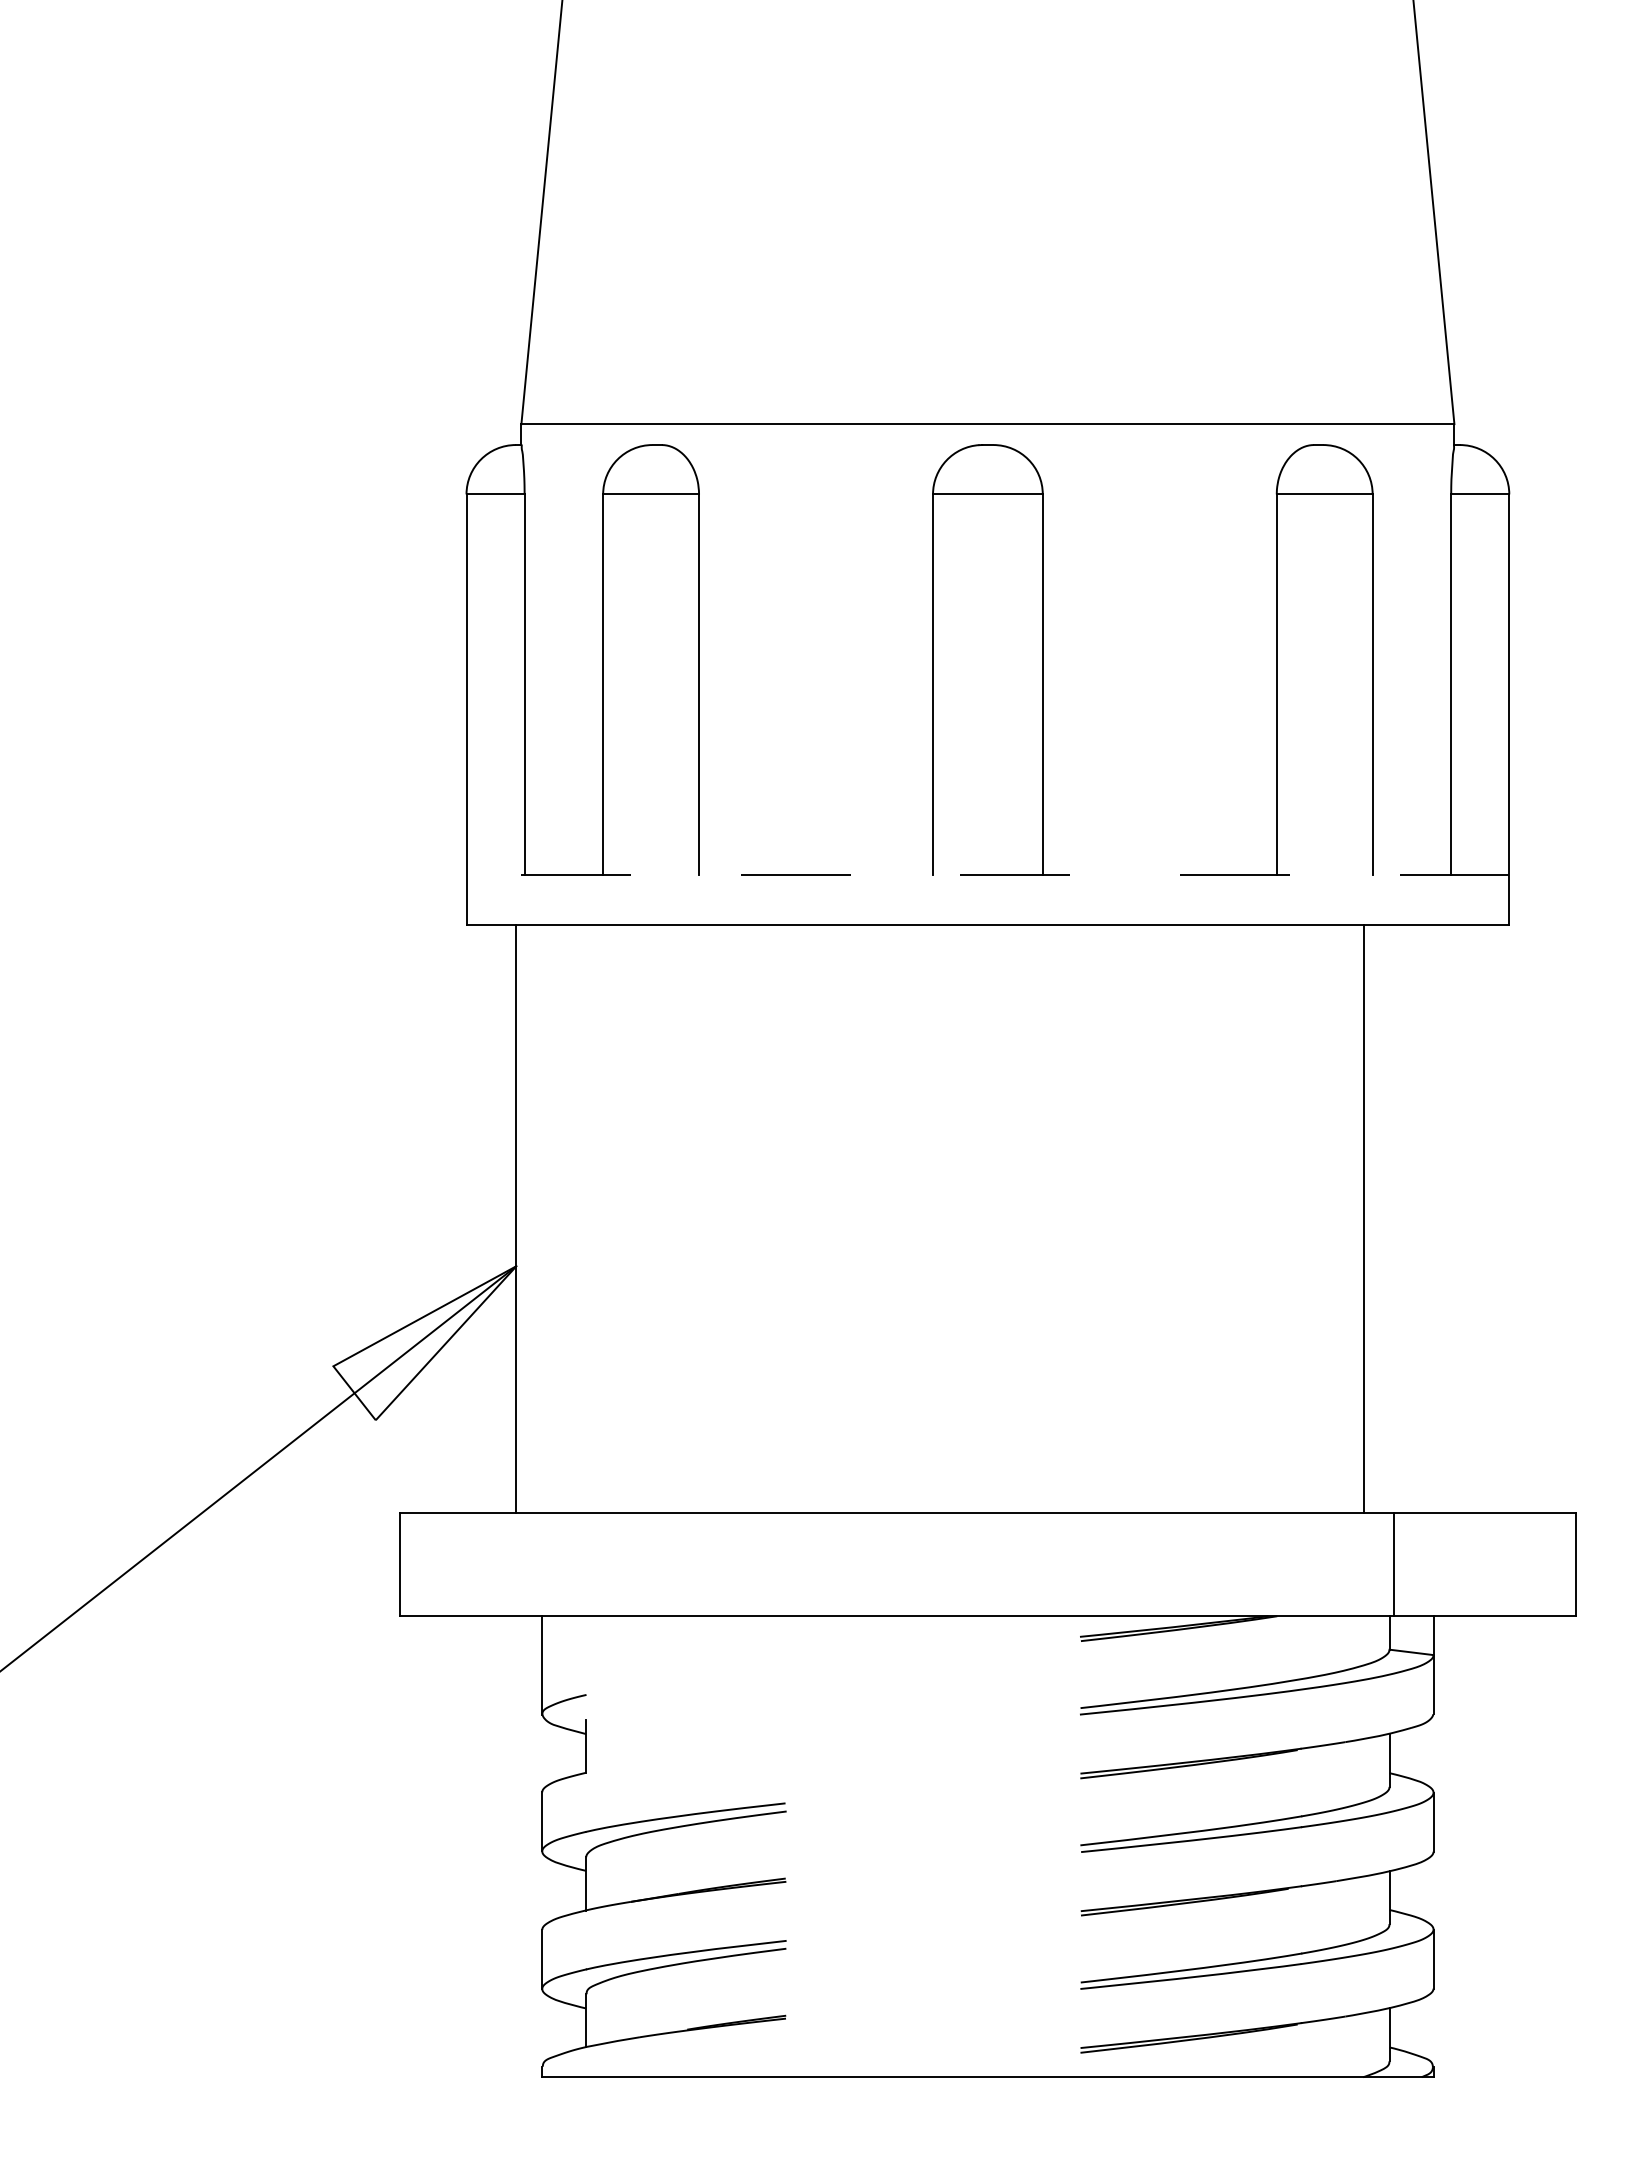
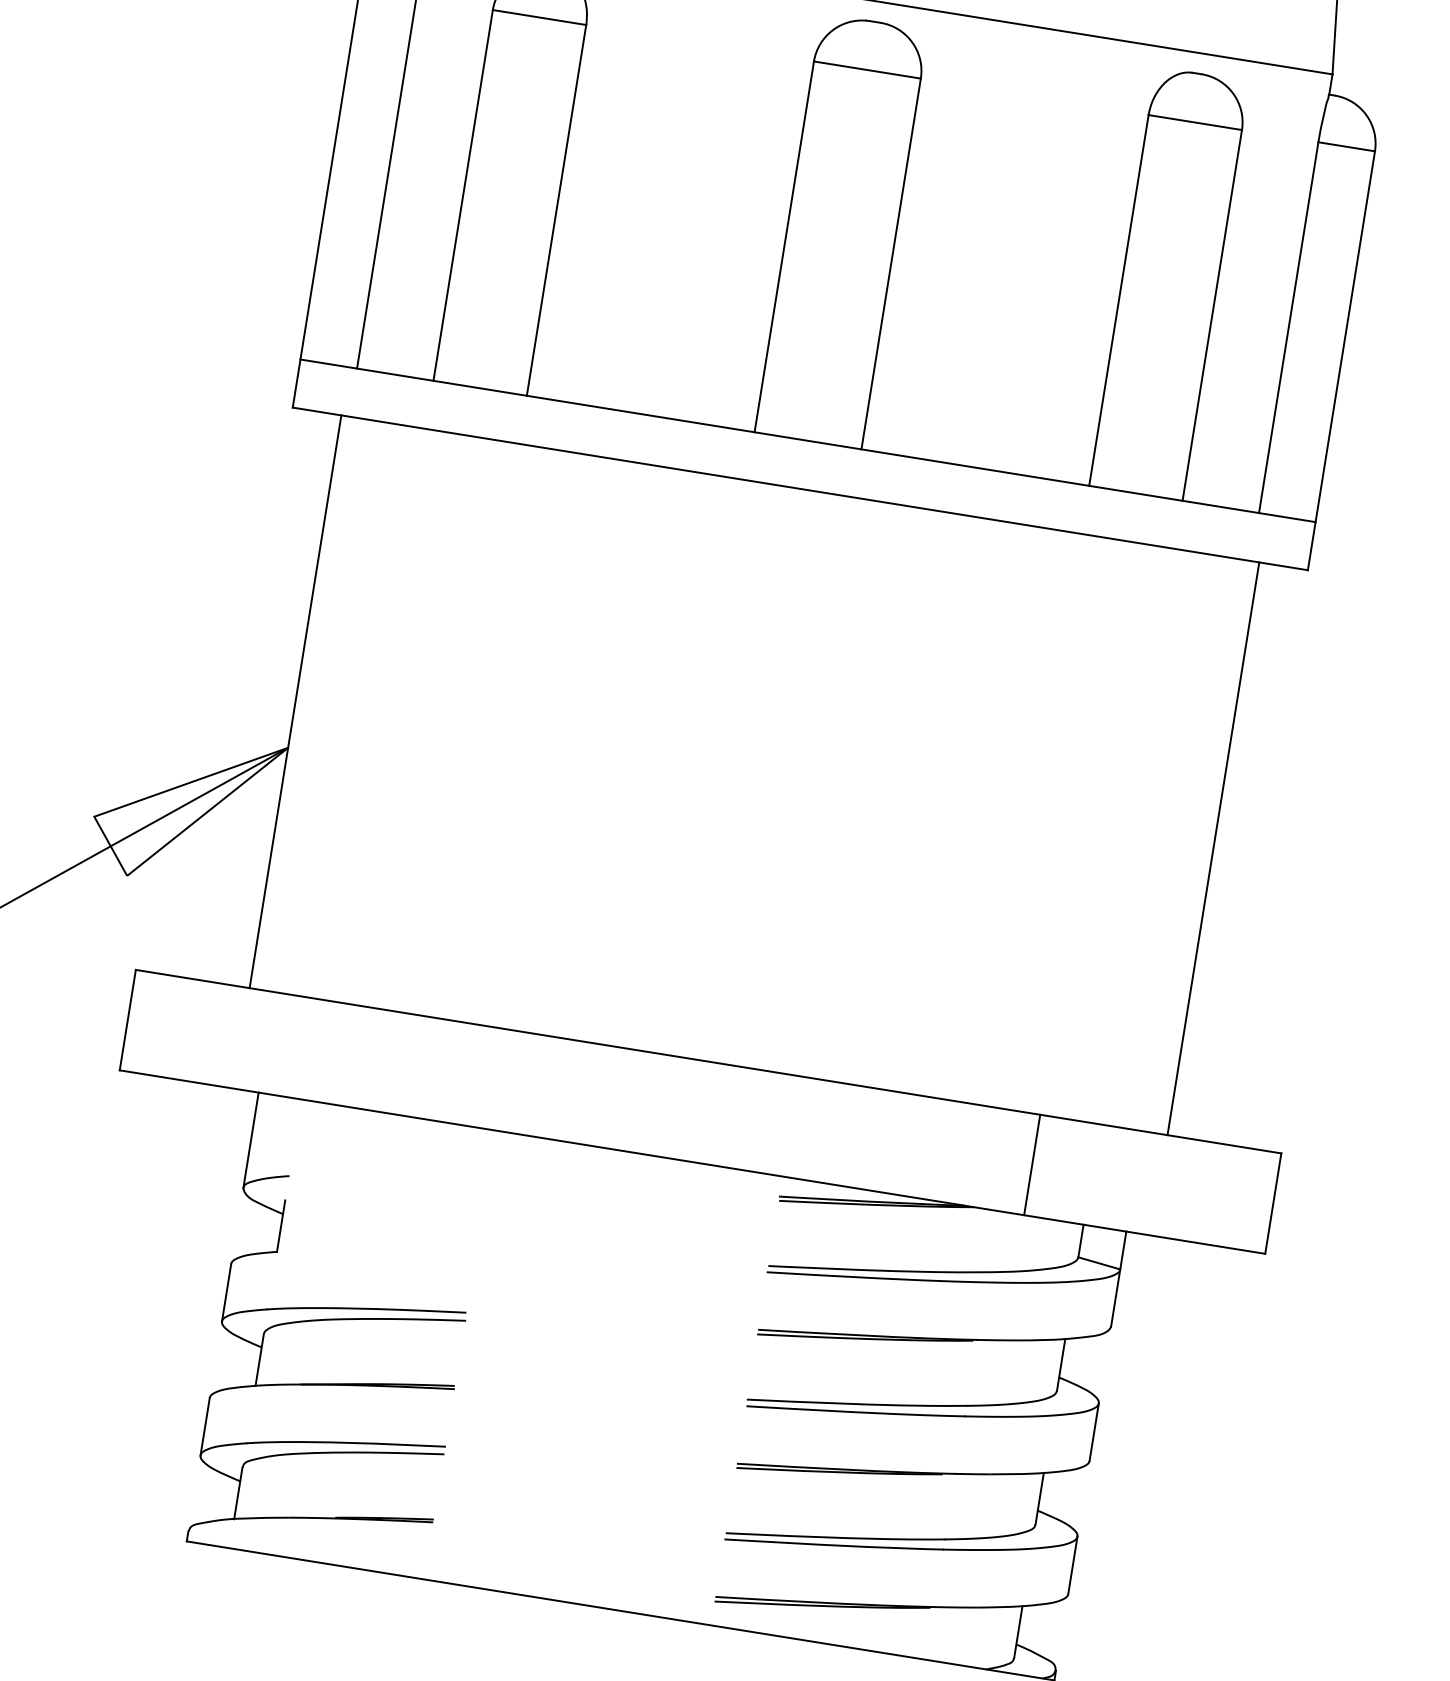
line: (987, 875) -> (807, 440), dashed -> solid
line: (1364, 1218) -> (1213, 848), moved
line: (1393, 1564) -> (1032, 1164), moved

